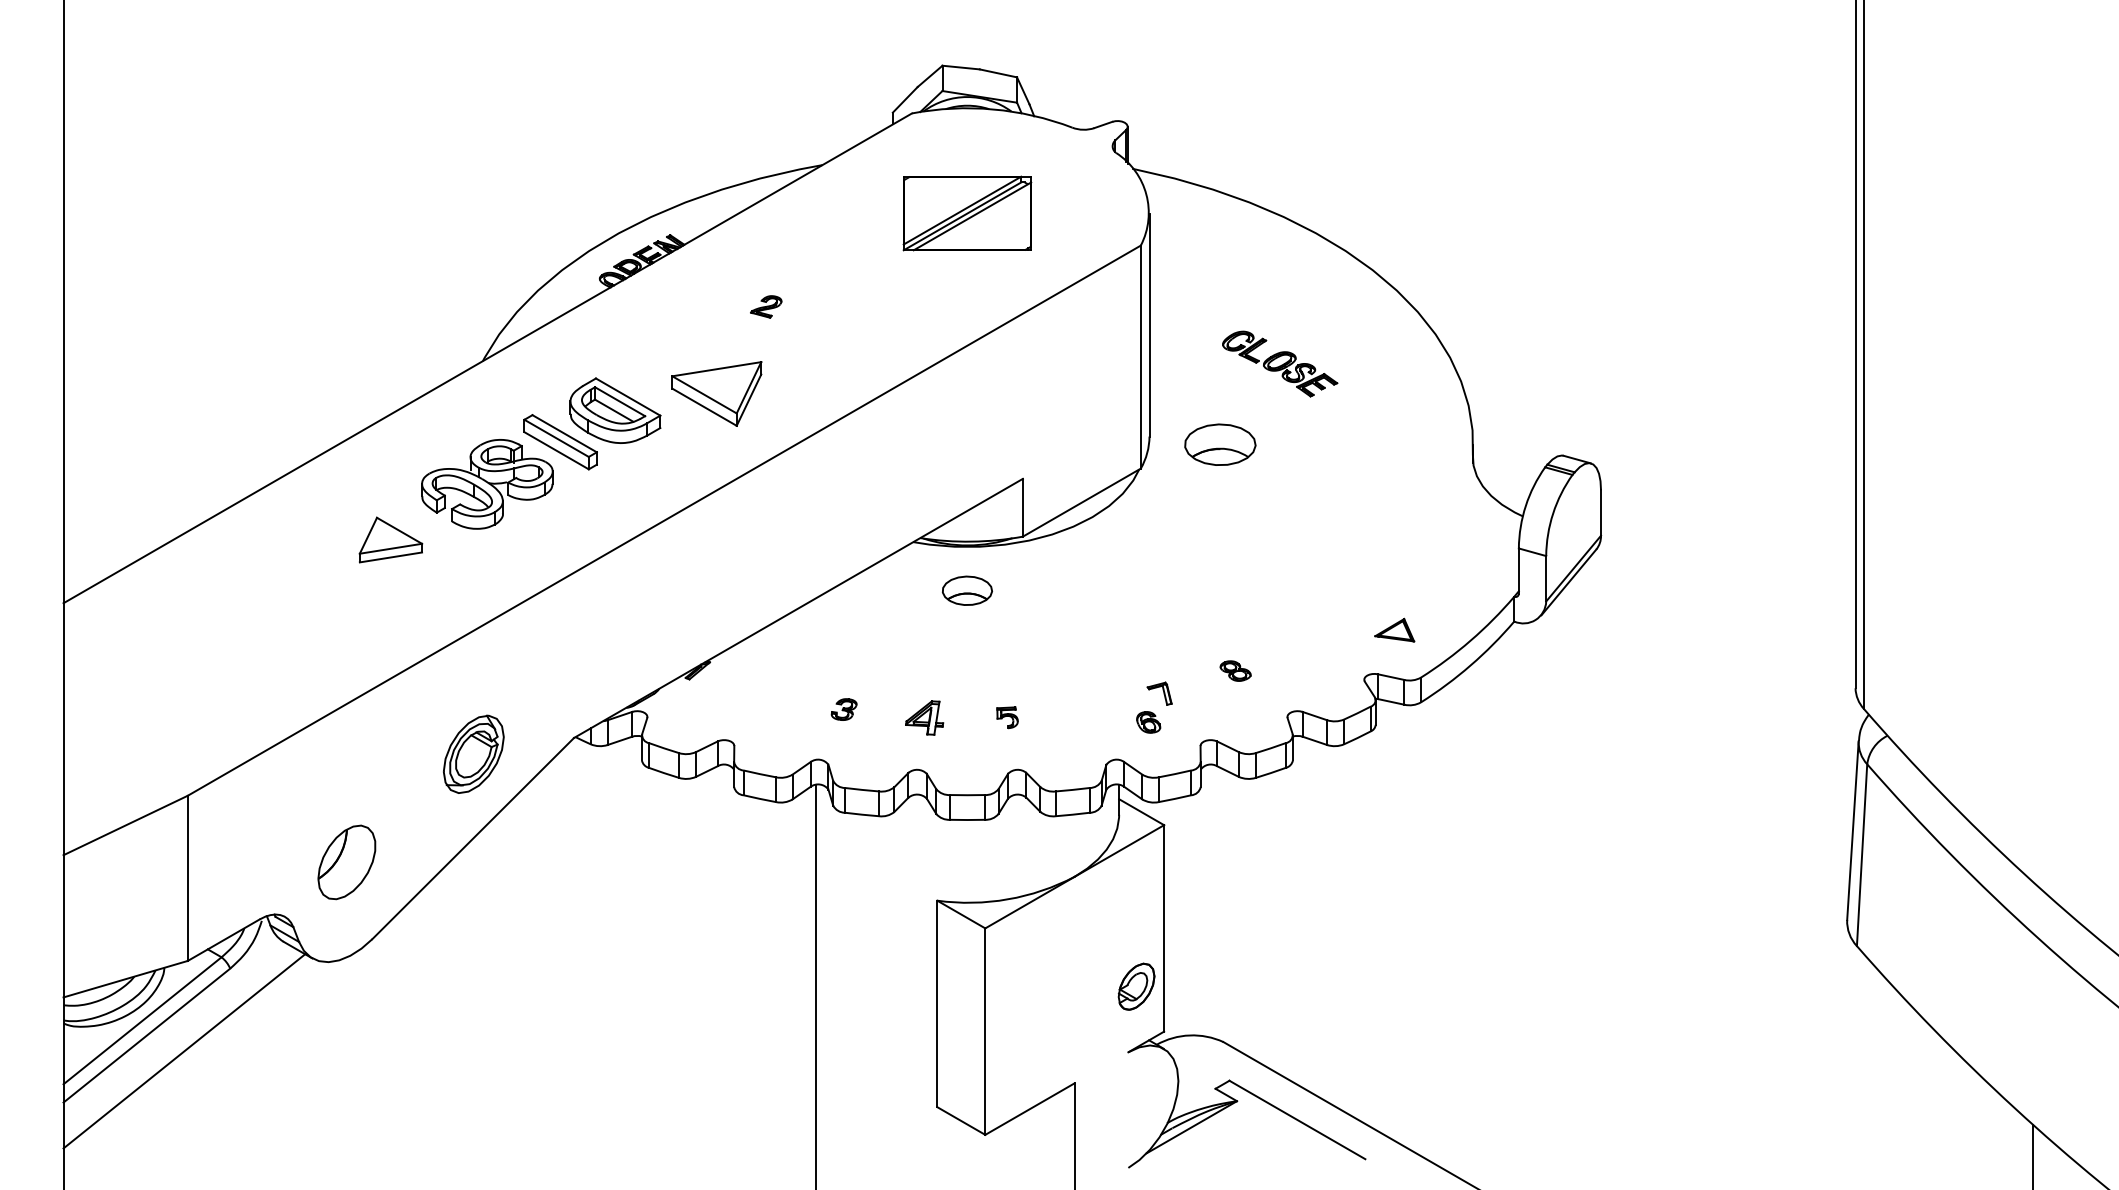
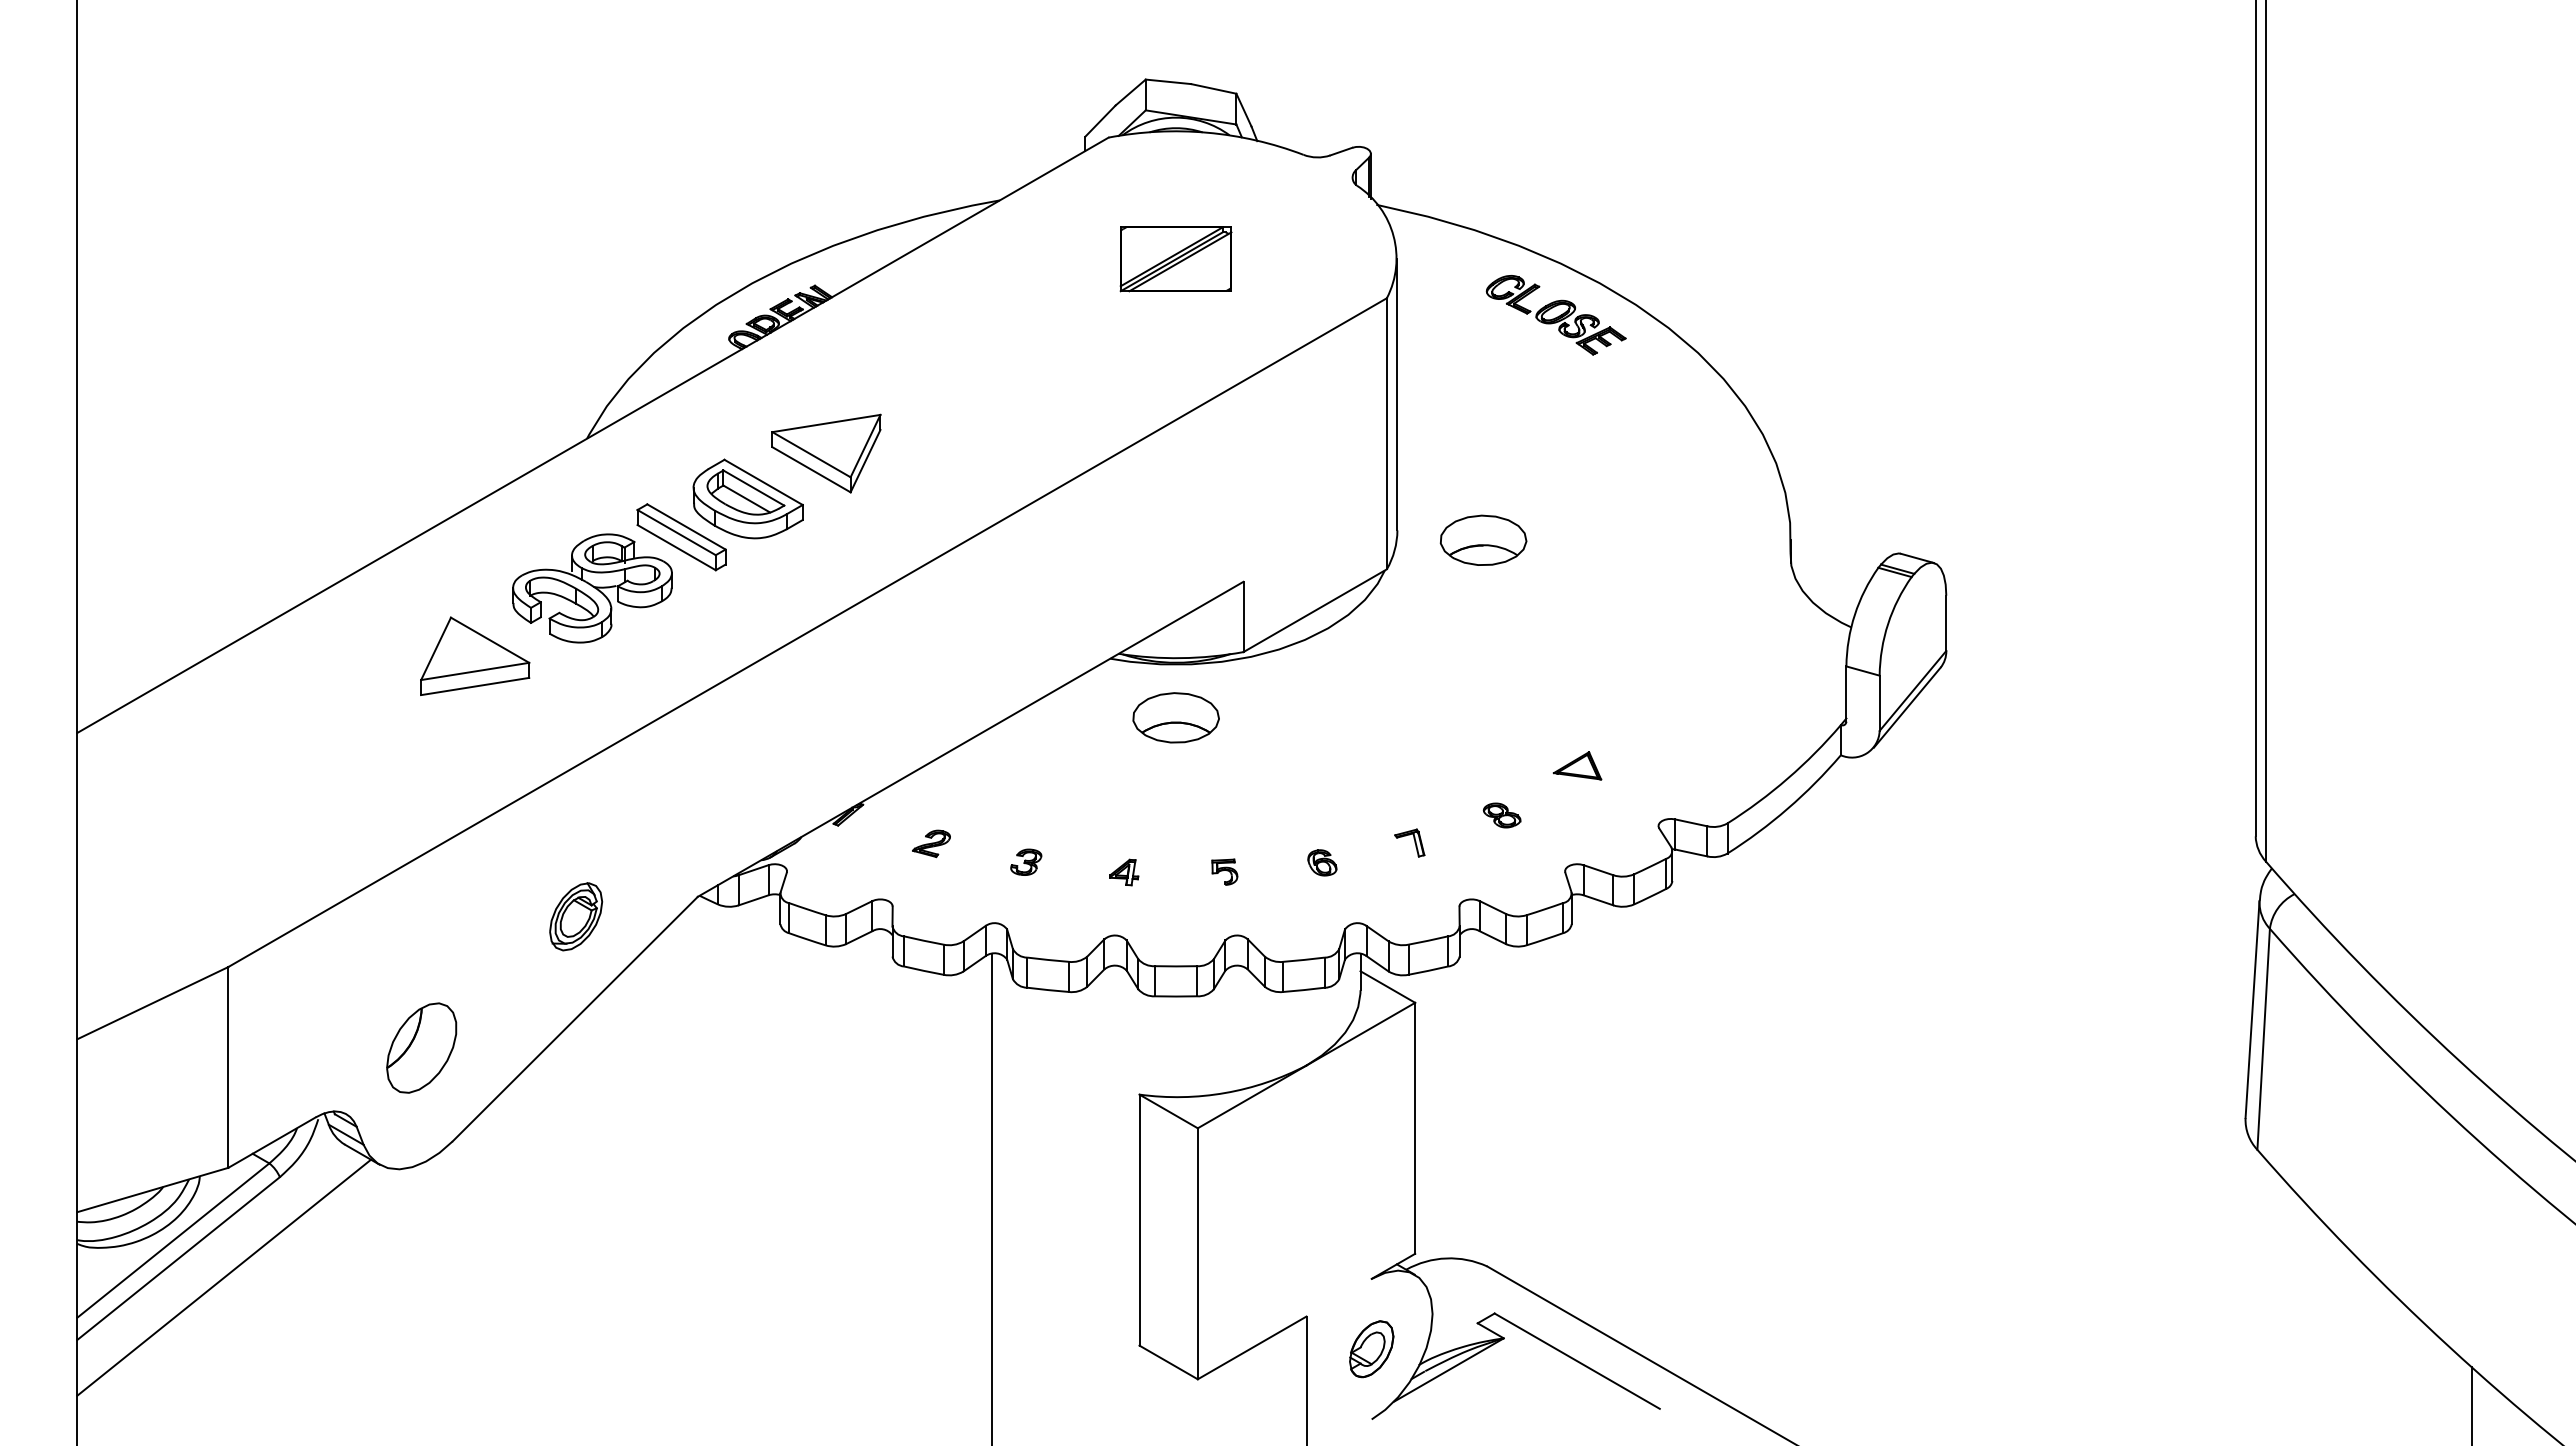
part: (966, 213) -> (1175, 259), size x0.71
part: (766, 306) -> (931, 843), moved
part: (1279, 364) -> (1555, 315), moved
part: (716, 393) -> (826, 453), moved
part: (391, 539) -> (475, 655), size x1.43
part: (966, 590) -> (1175, 717), size x1.43
part: (1394, 629) -> (1577, 765), moved
part: (925, 717) -> (1124, 872), size x0.62
part: (1148, 722) -> (1322, 862), moved
part: (474, 754) -> (576, 916), size x0.71
part: (1136, 986) -> (1371, 1349), moved

